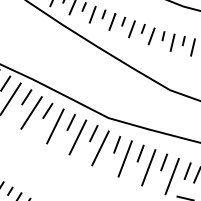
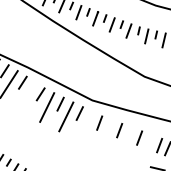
line: (31, 112) -> (26, 95), removed
line: (100, 147) -> (85, 125), removed
line: (125, 159) -> (106, 135), removed
line: (148, 167) -> (126, 142), removed
line: (172, 176) -> (146, 150), removed

